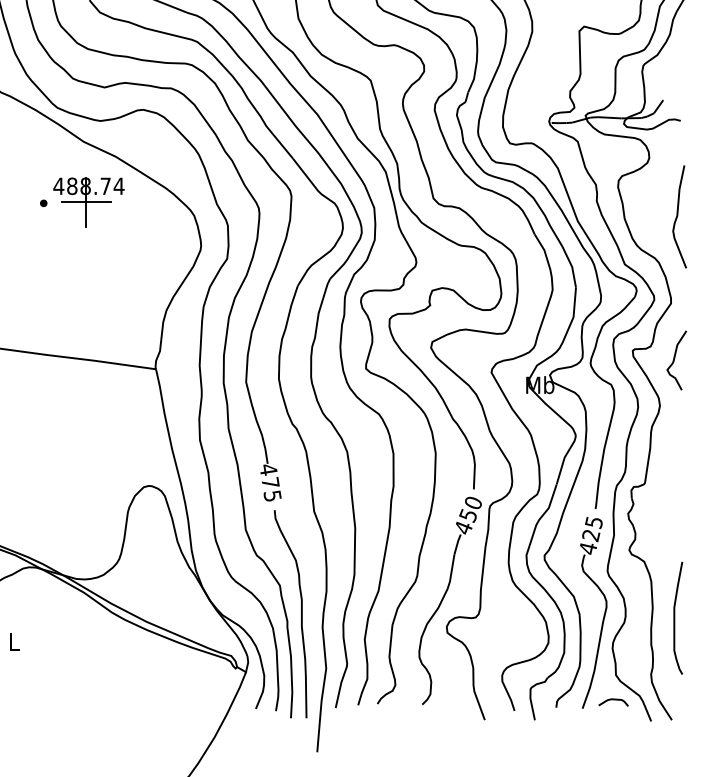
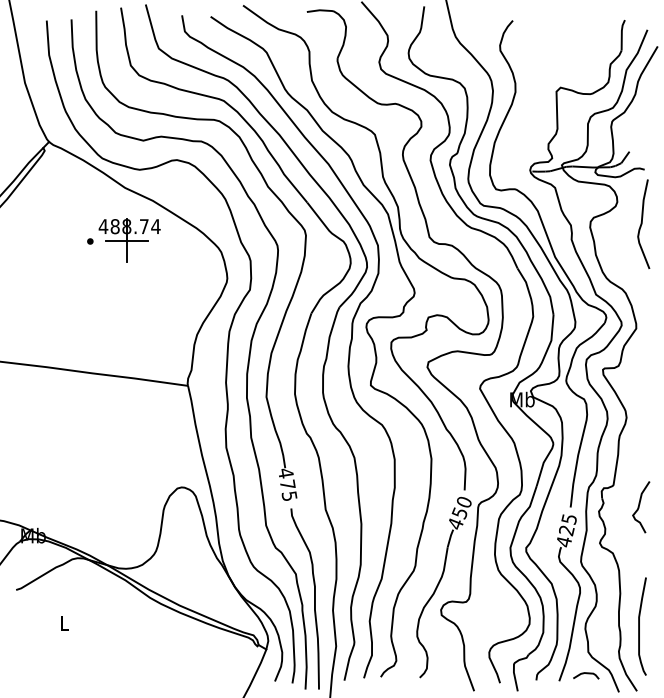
curve: (678, 217) -> (642, 224), moved
curve: (674, 360) -> (639, 507), moved
curve: (674, 618) -> (639, 626), moved

